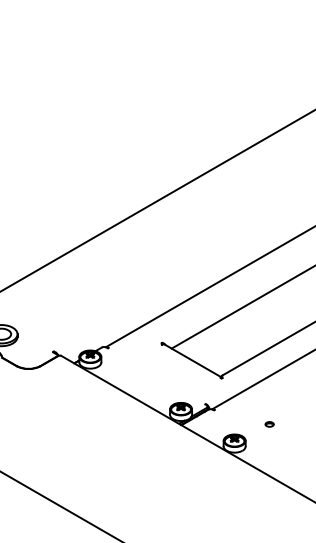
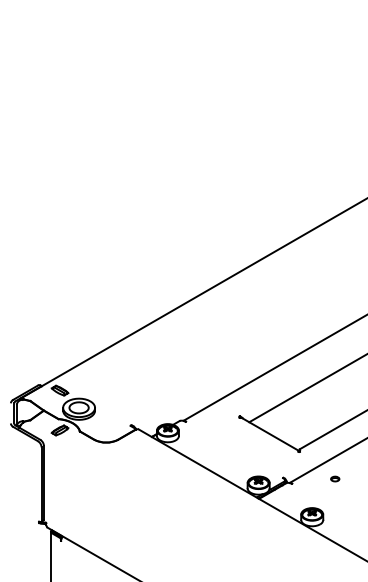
part: (269, 423) -> (335, 478), moved

